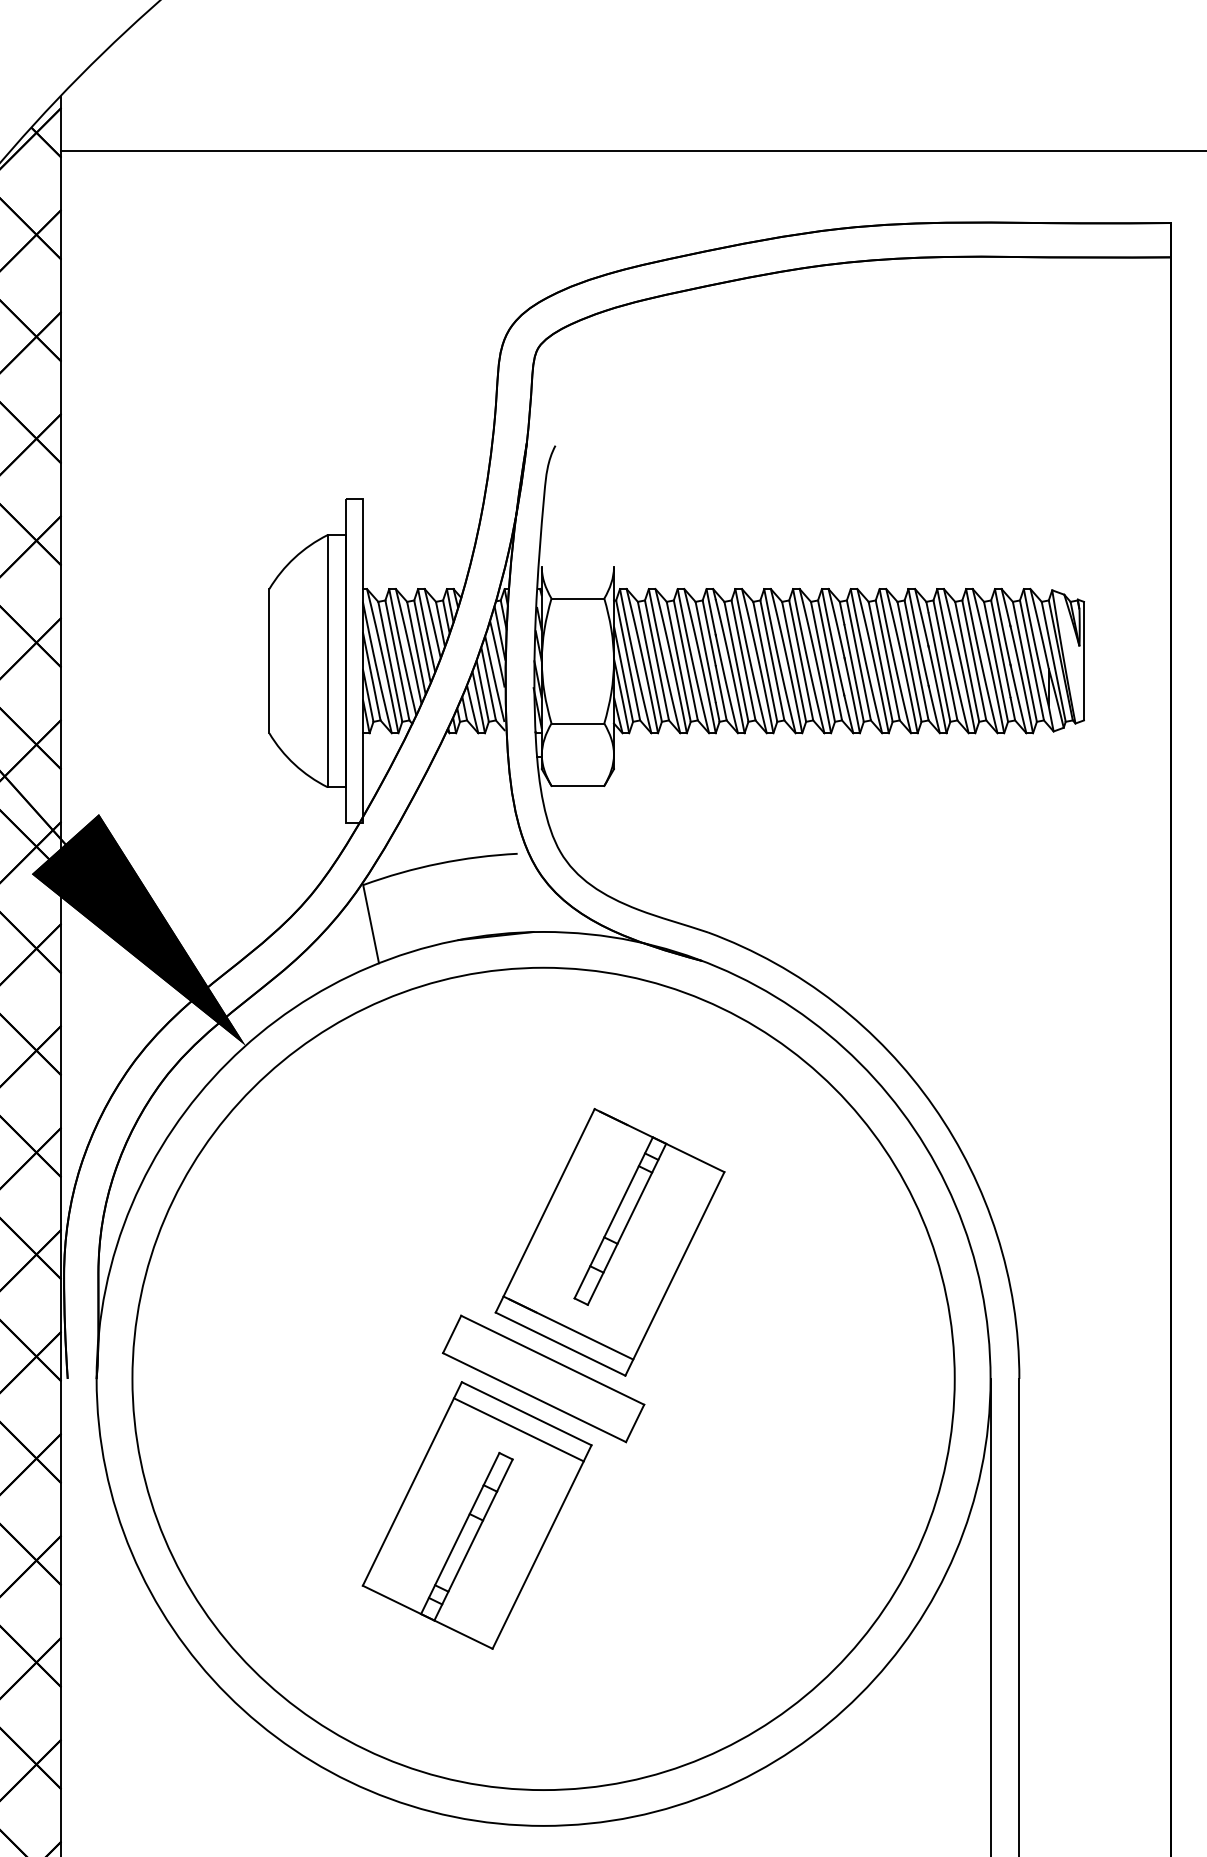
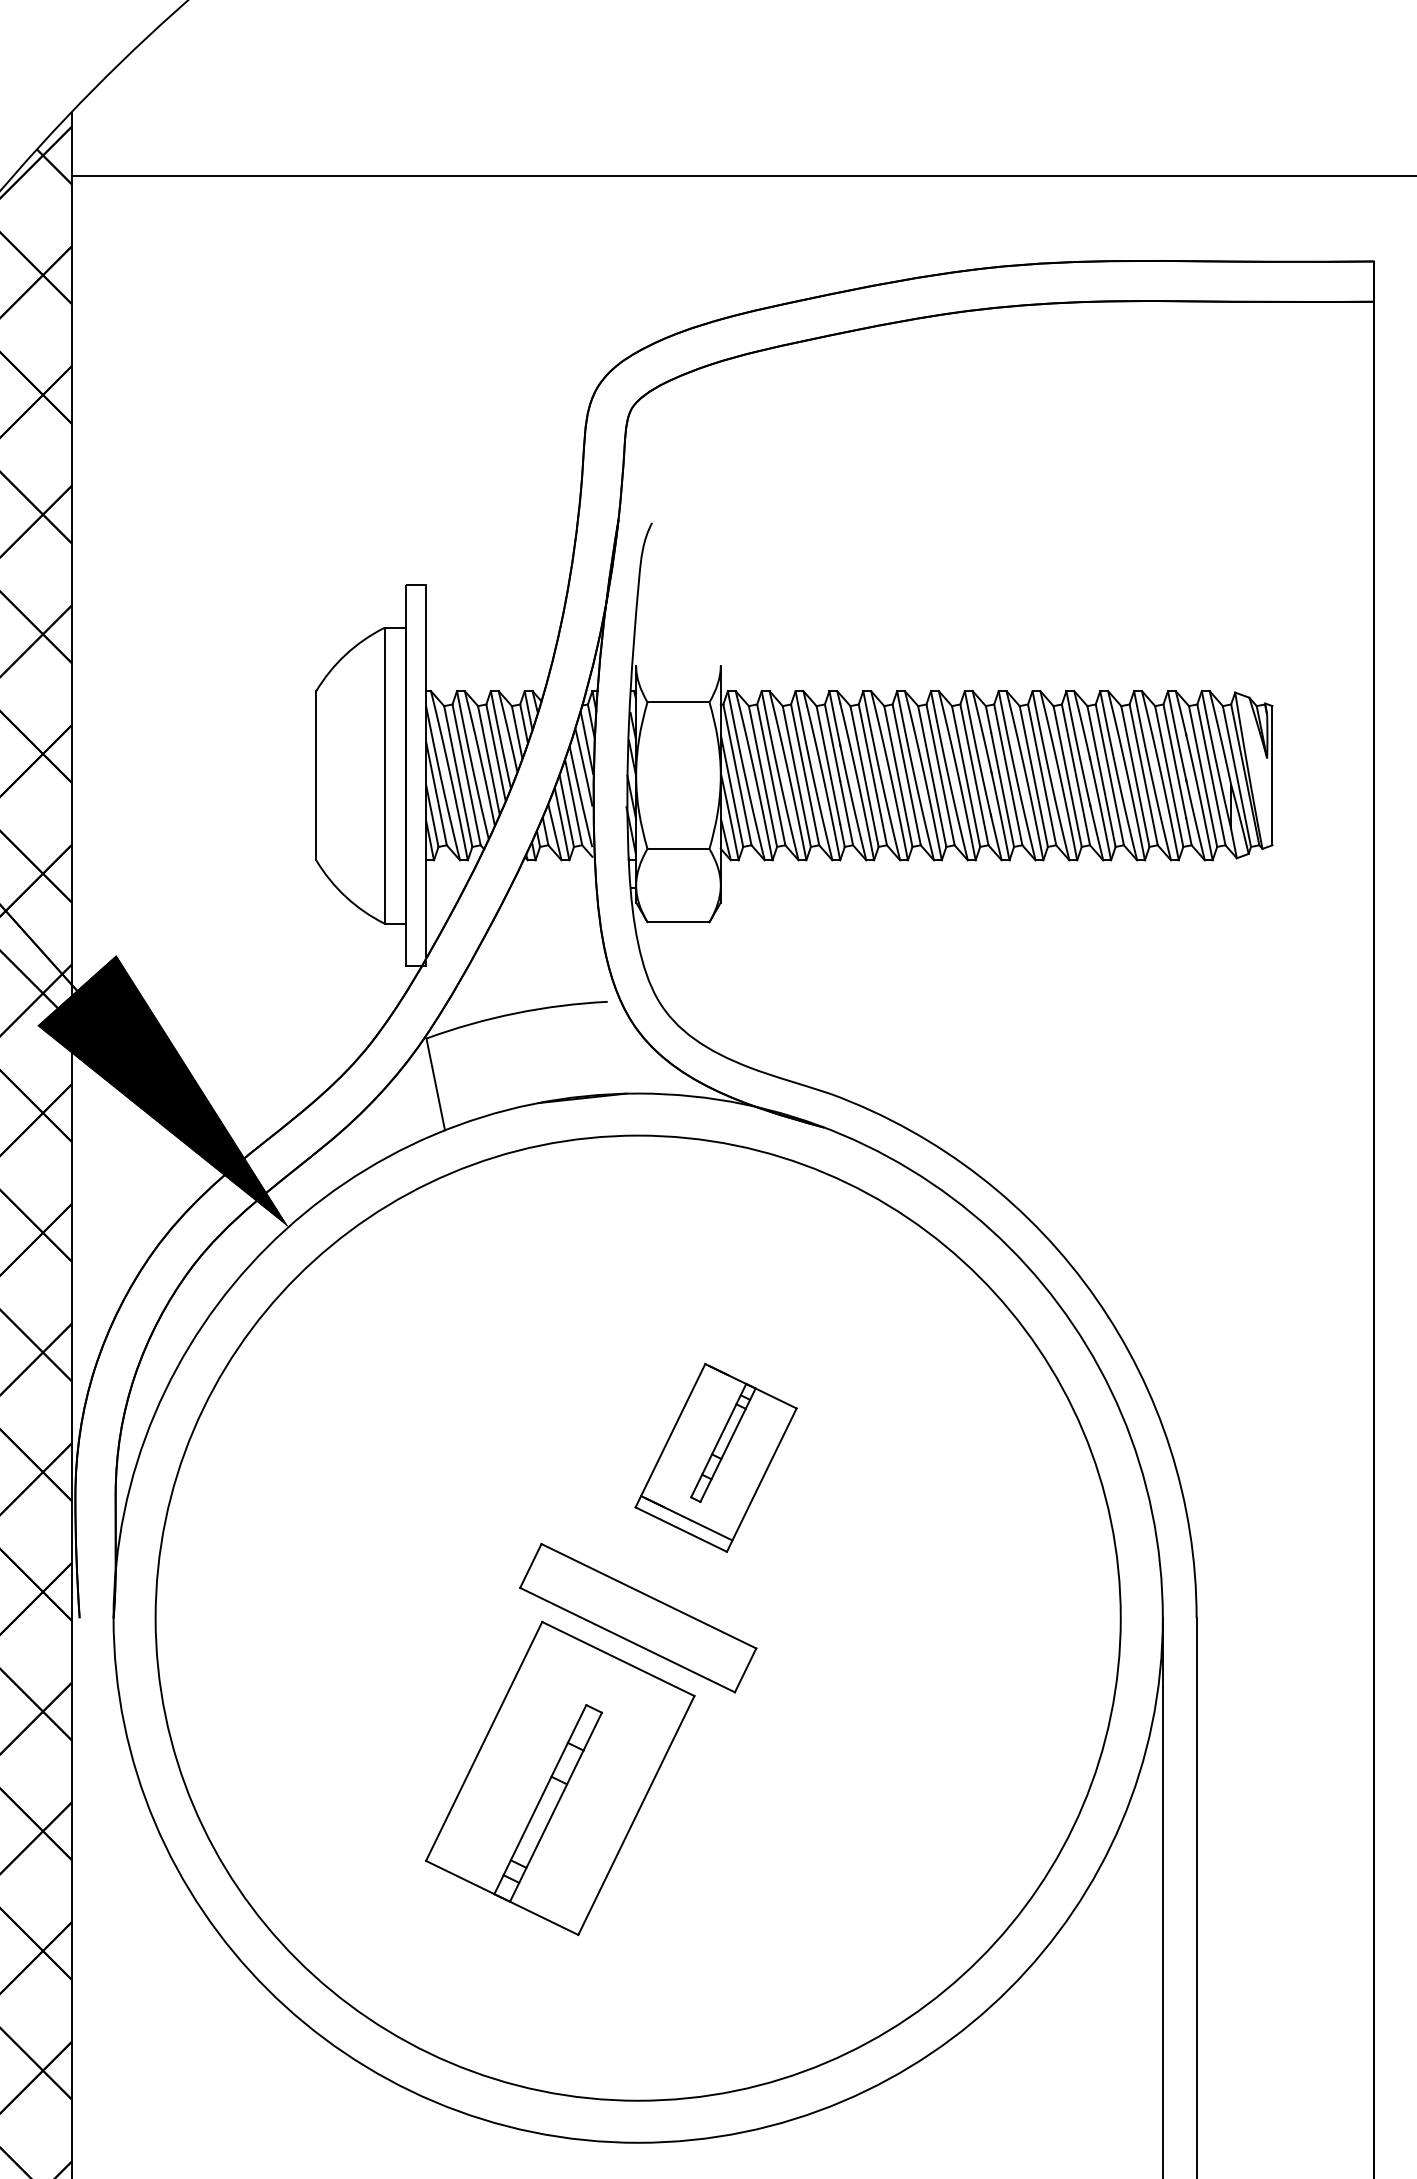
part: (609, 1242) -> (715, 1457), size x0.6
line: (519, 1429) -> (609, 1677), removed

